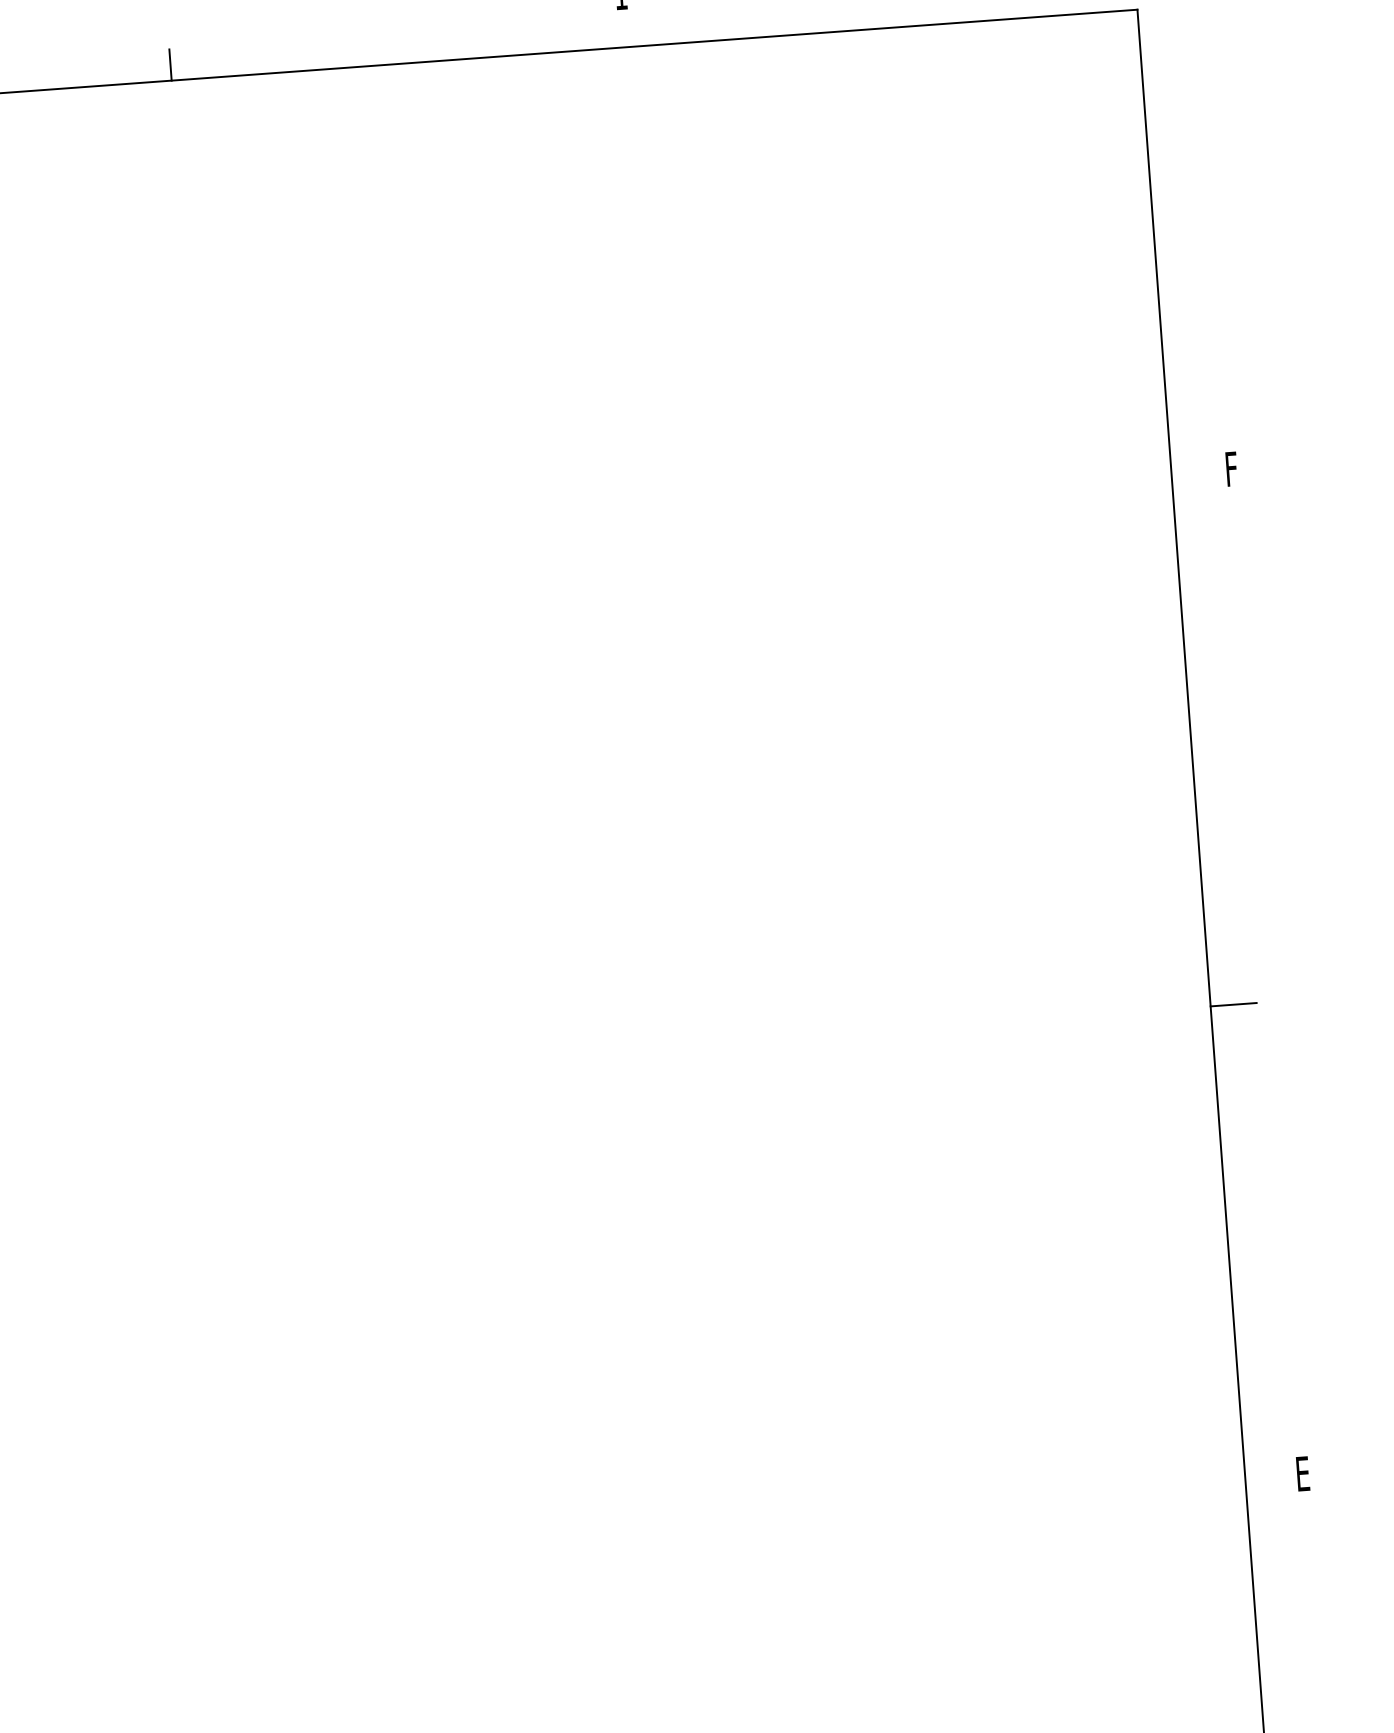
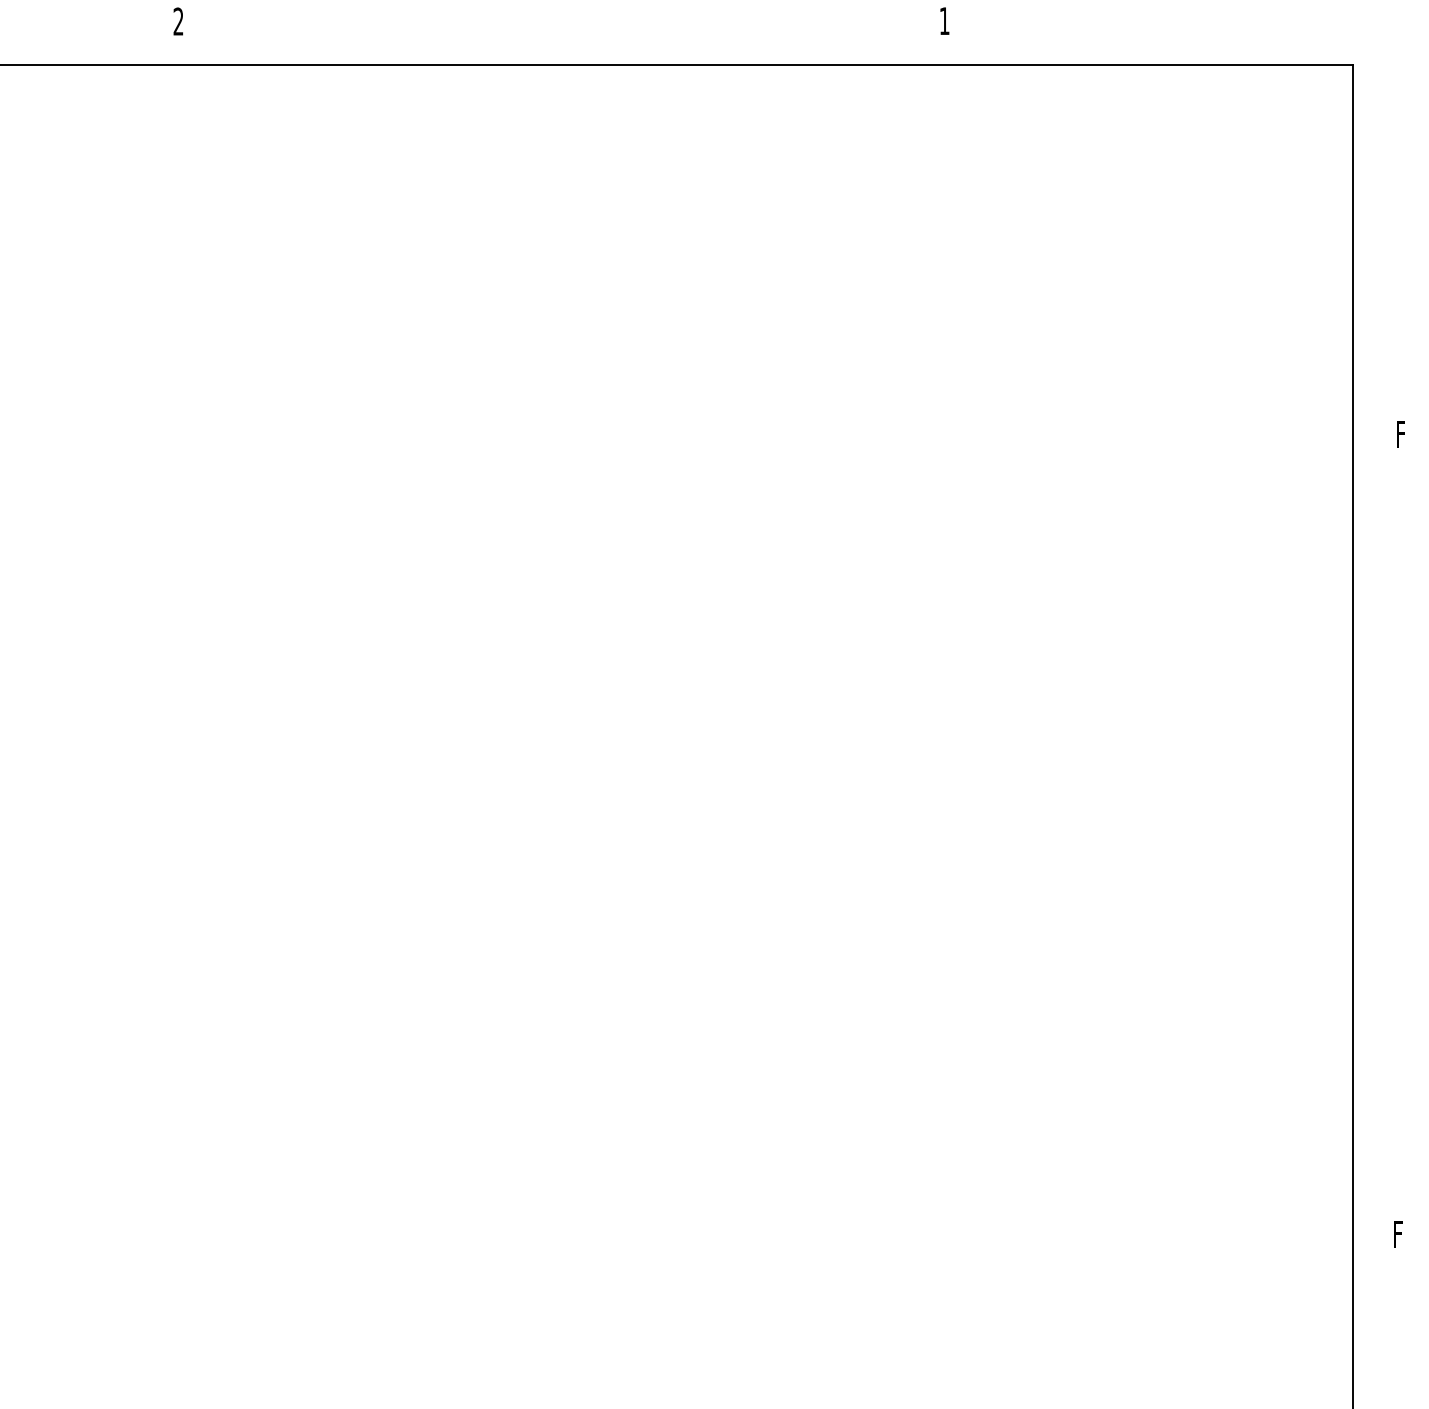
line: (170, 63) -> (583, 51), removed
line: (1233, 1004) -> (1371, 858), removed
text: (1303, 1474) -> (1399, 1234), E -> F

